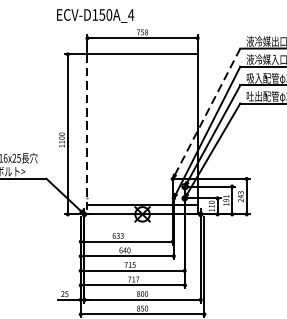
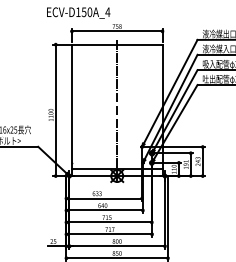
line: (207, 111) -> (170, 91), dashed -> solid
line: (86, 134) -> (71, 110), dashed -> solid
line: (142, 136) -> (117, 112), added

